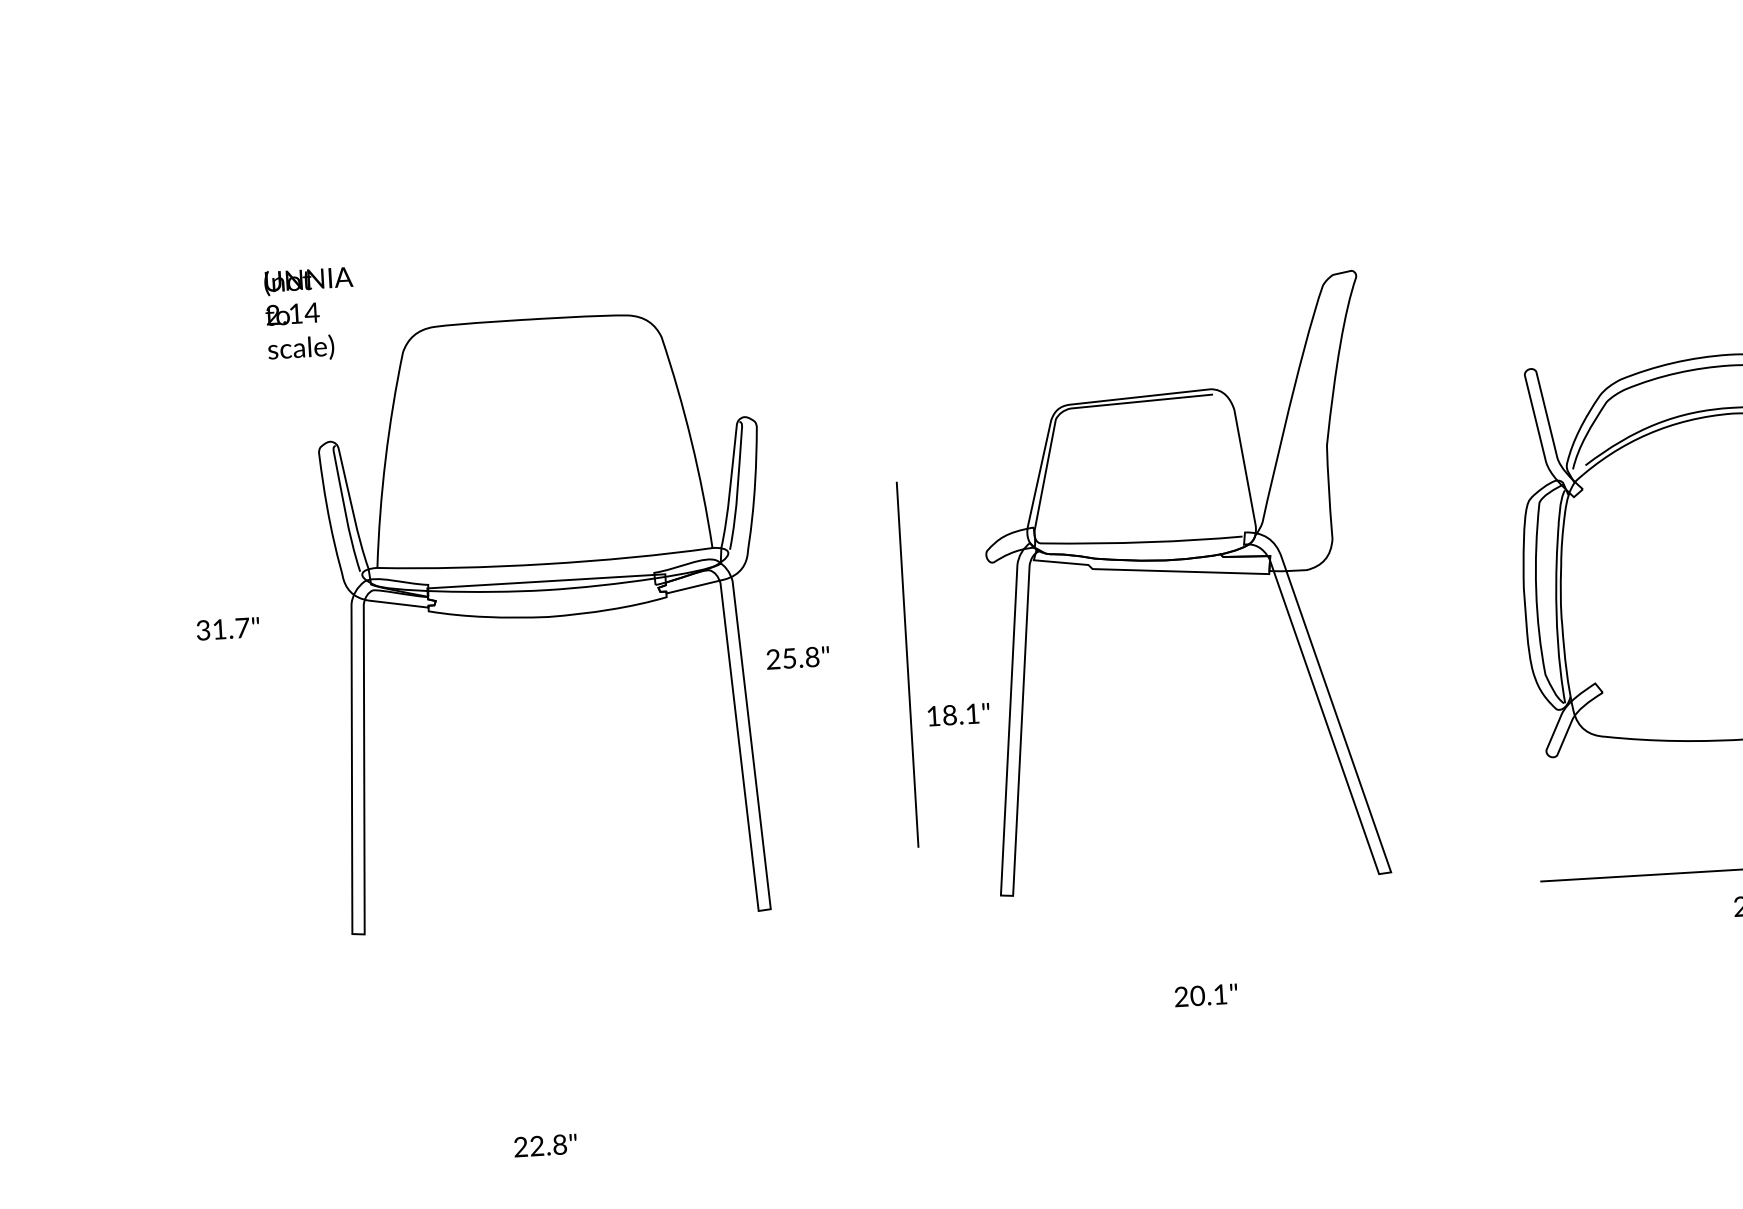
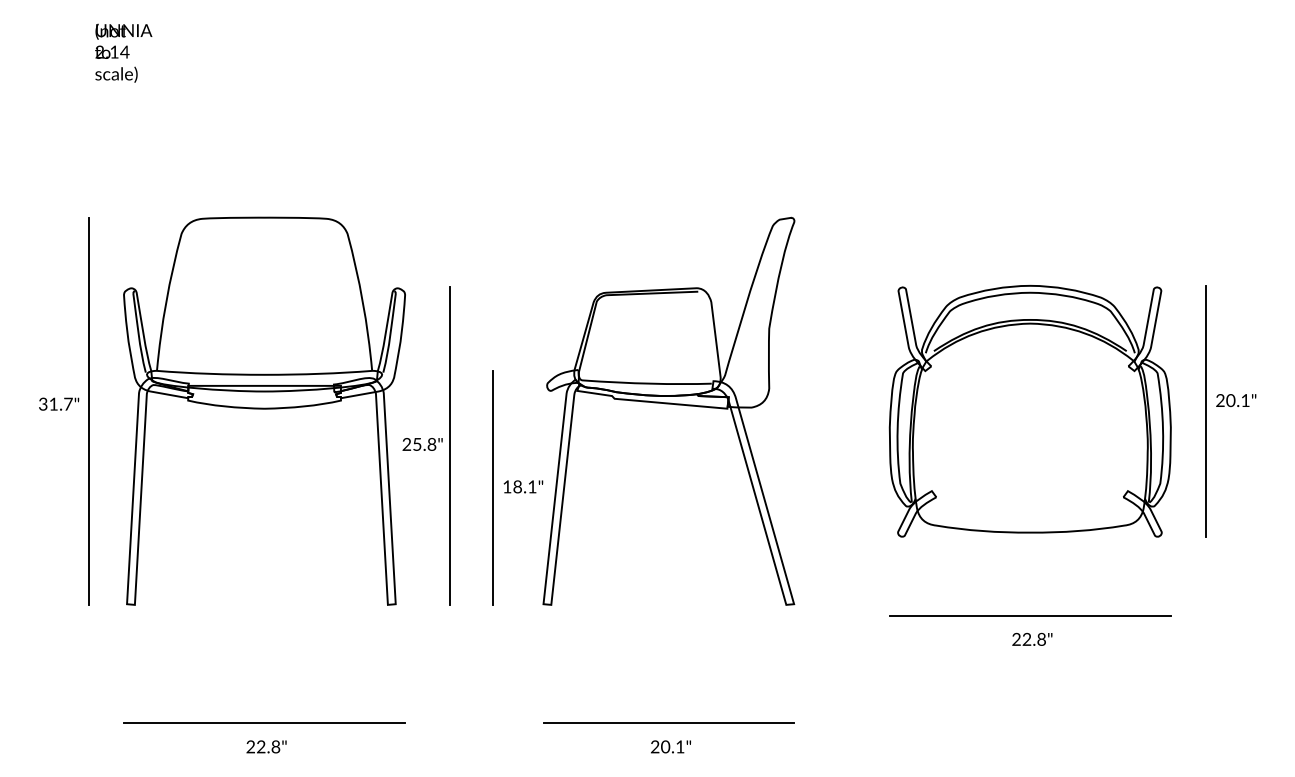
text: (309, 313) -> (123, 52), moved
line: (274, 635) -> (88, 410), added
line: (839, 657) -> (449, 445), added
line: (907, 664) -> (492, 487), moved
text: (1205, 994) -> (670, 746), moved
line: (1206, 1069) -> (668, 723), added
line: (577, 1107) -> (264, 723), added
text: (545, 1144) -> (266, 746), moved

